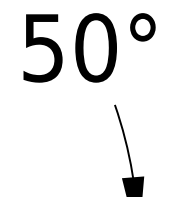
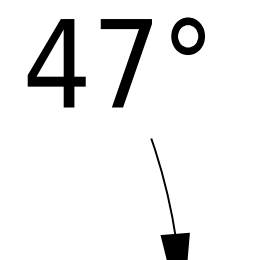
text: (68, 47) -> (90, 62), 50 -> 47

